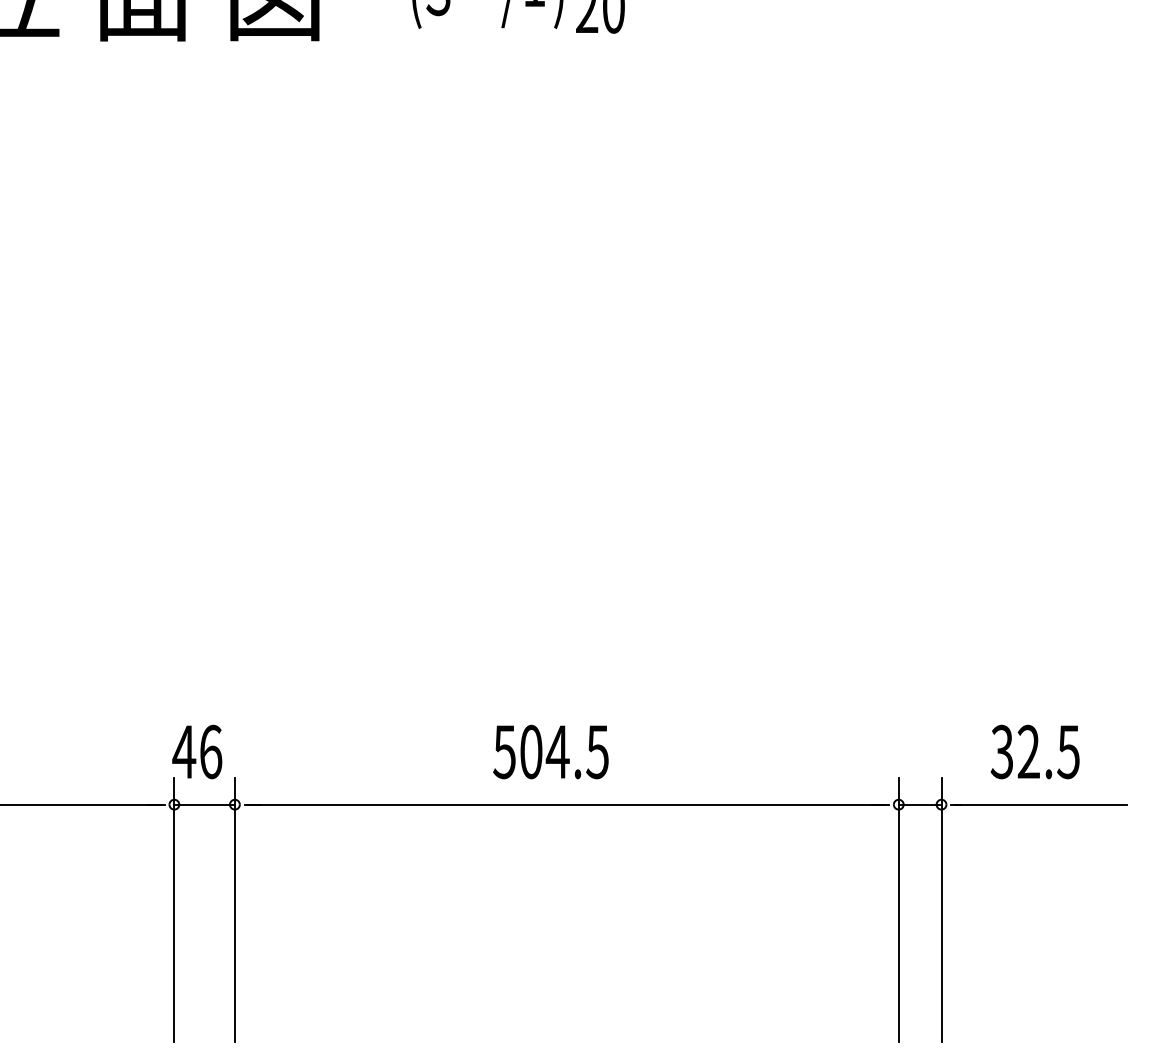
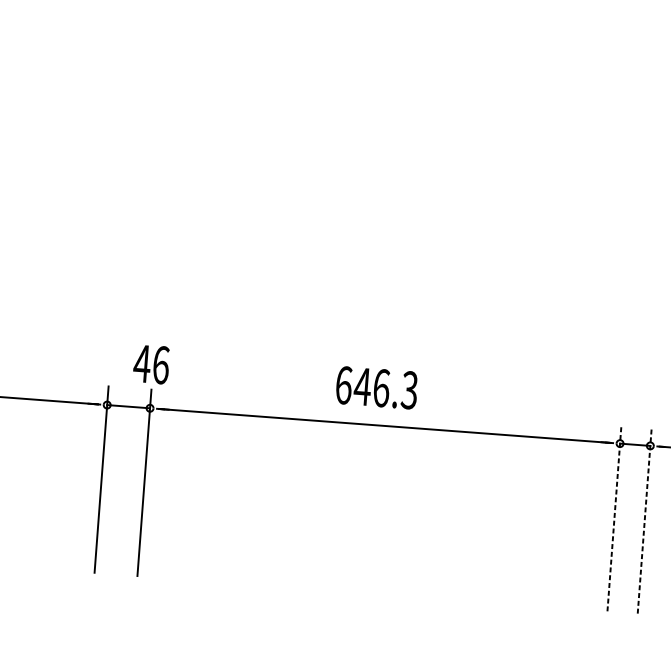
text: (197, 751) -> (151, 364), moved
text: (550, 751) -> (376, 387), 504.5 -> 646.3
line: (898, 909) -> (614, 517), solid -> dashed
line: (941, 909) -> (644, 520), solid -> dashed

